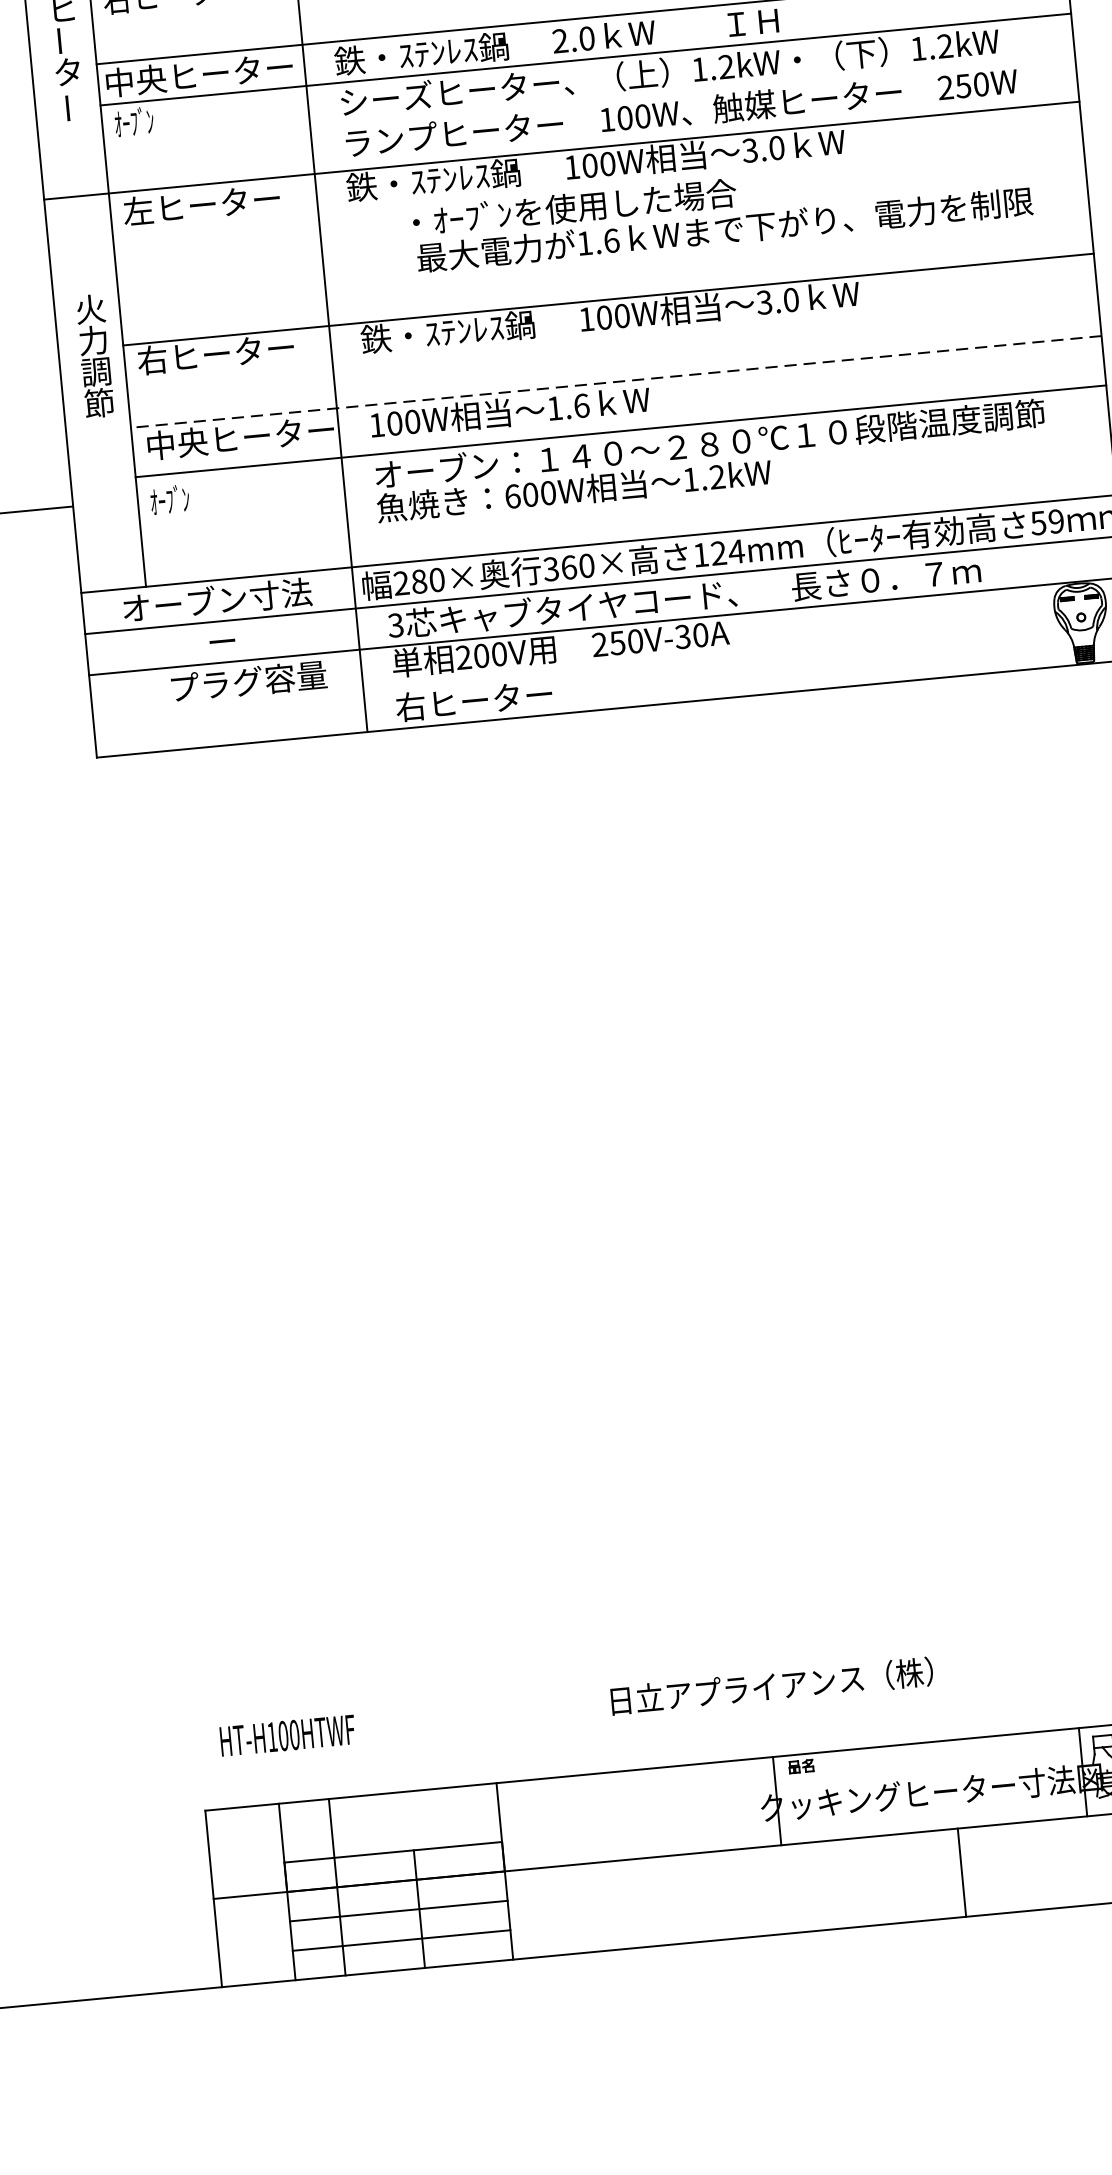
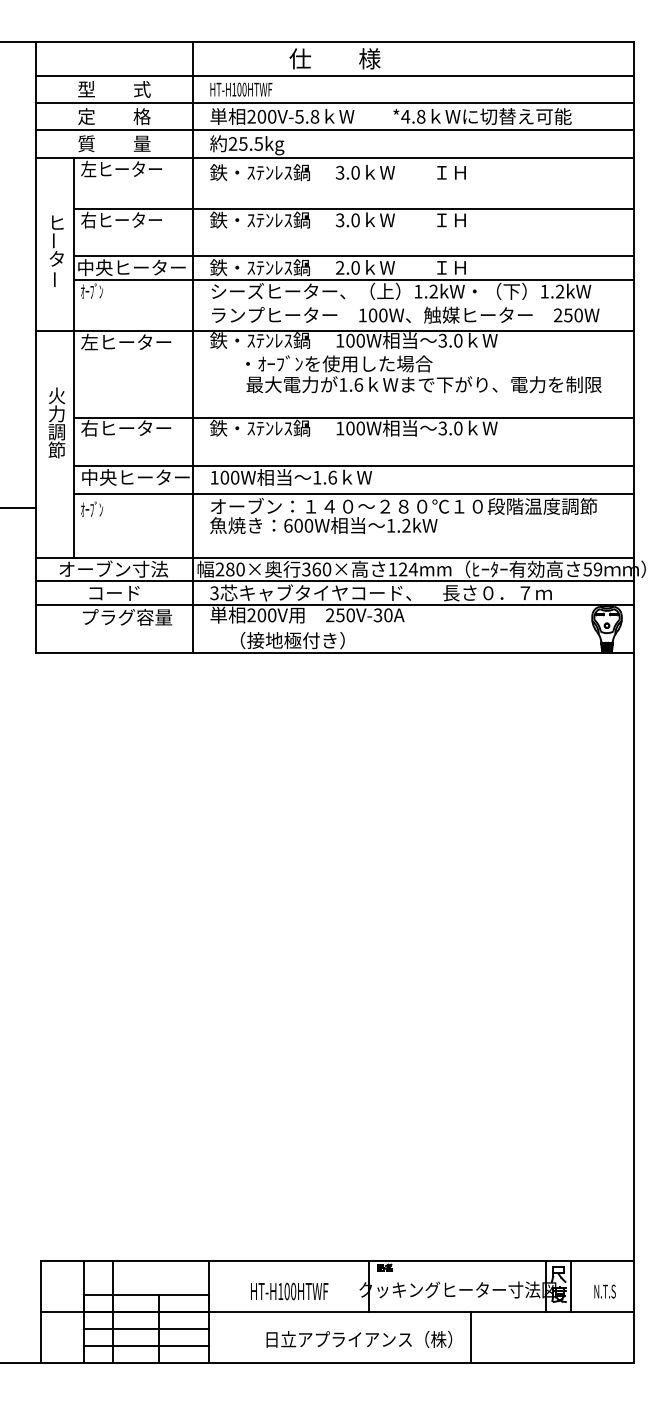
line: (615, 381) -> (353, 465), dashed -> solid
text: (222, 642) -> (114, 593), ー -> コード
text: (512, 696) -> (277, 640), 右ヒーター -> （接地極付き）
text: (772, 1686) -> (359, 1339), moved
text: (287, 1735) -> (289, 1291), moved

